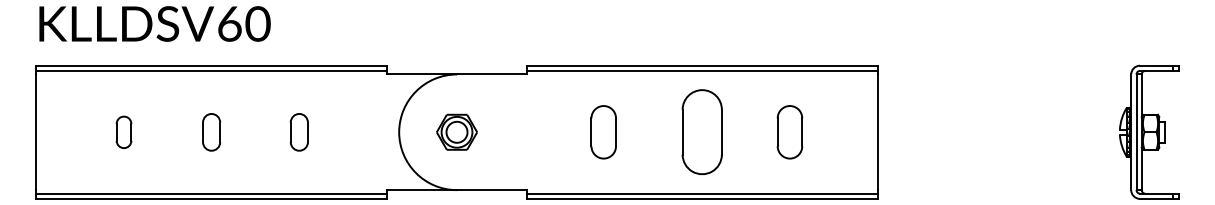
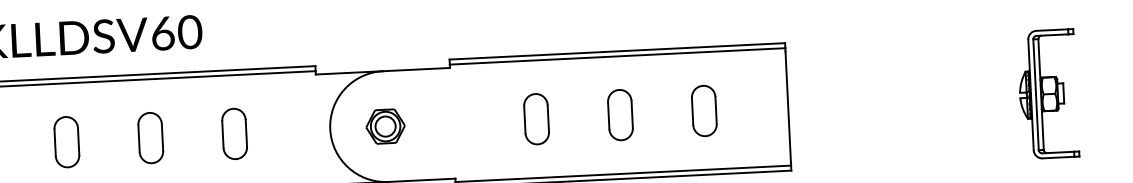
part: (123, 132) -> (66, 142), size x1.67
part: (211, 132) -> (150, 138), size x1.43
part: (299, 132) -> (234, 134), size x1.43
part: (603, 132) -> (536, 119), moved
part: (702, 132) -> (620, 115), size x0.62

